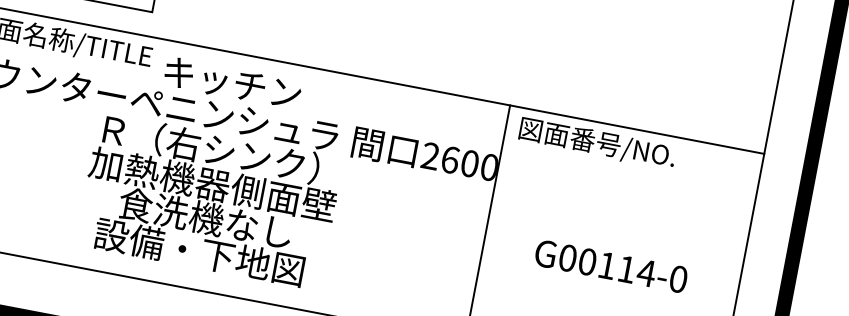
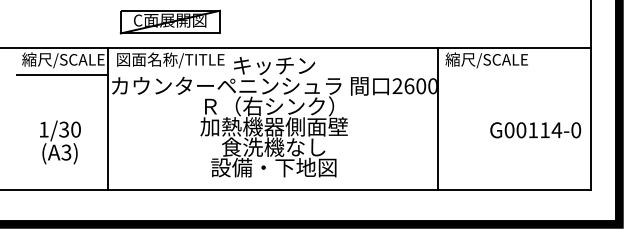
text: (596, 143) -> (492, 60), 図面番号/NO. -> 縮尺/SCALE
text: (610, 266) -> (535, 130), moved

